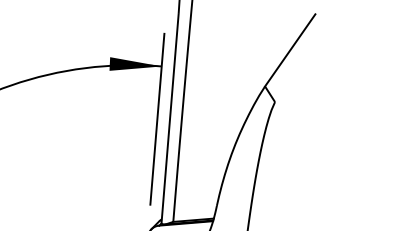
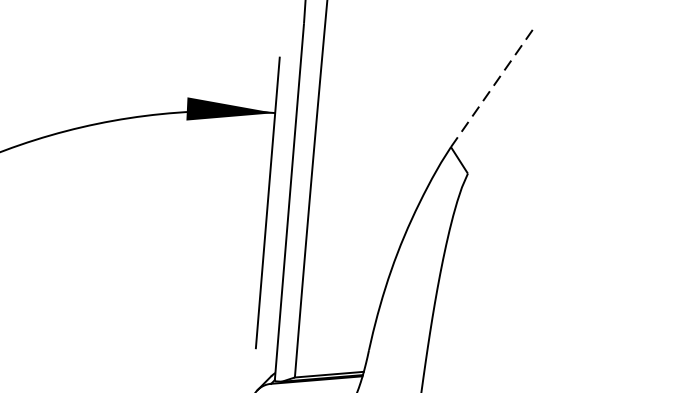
line: (290, 50) -> (494, 85), solid -> dashed

